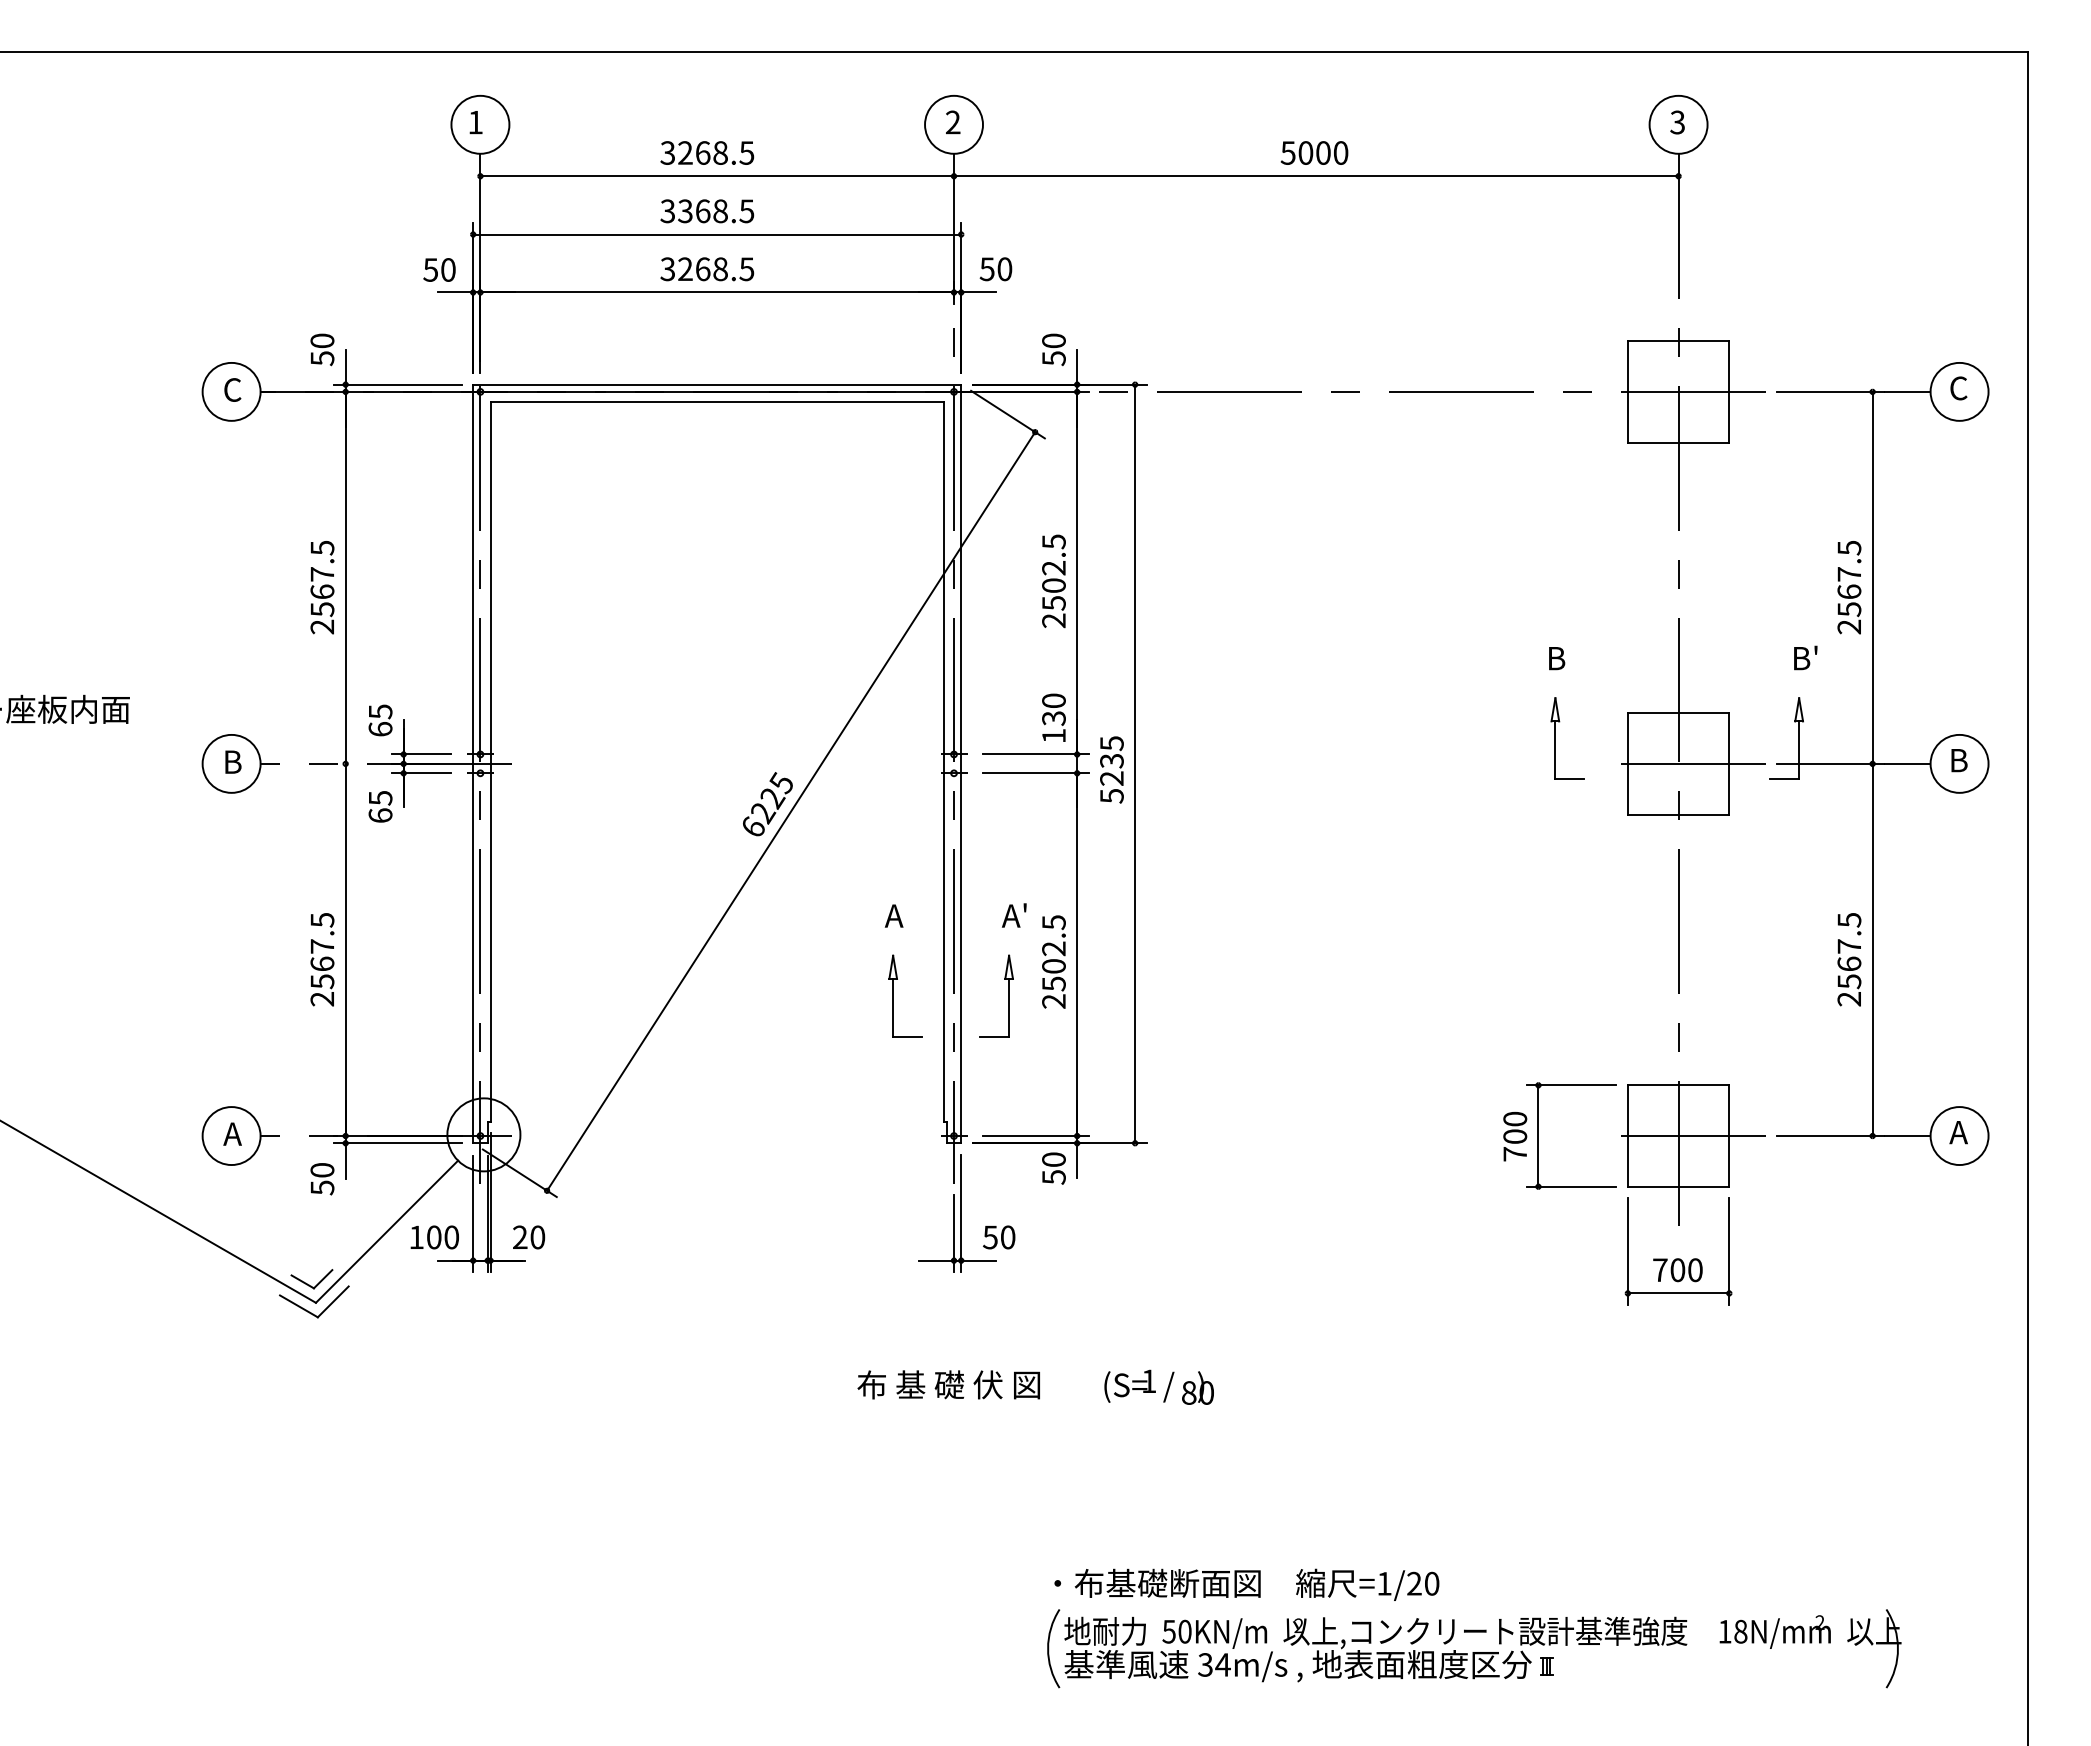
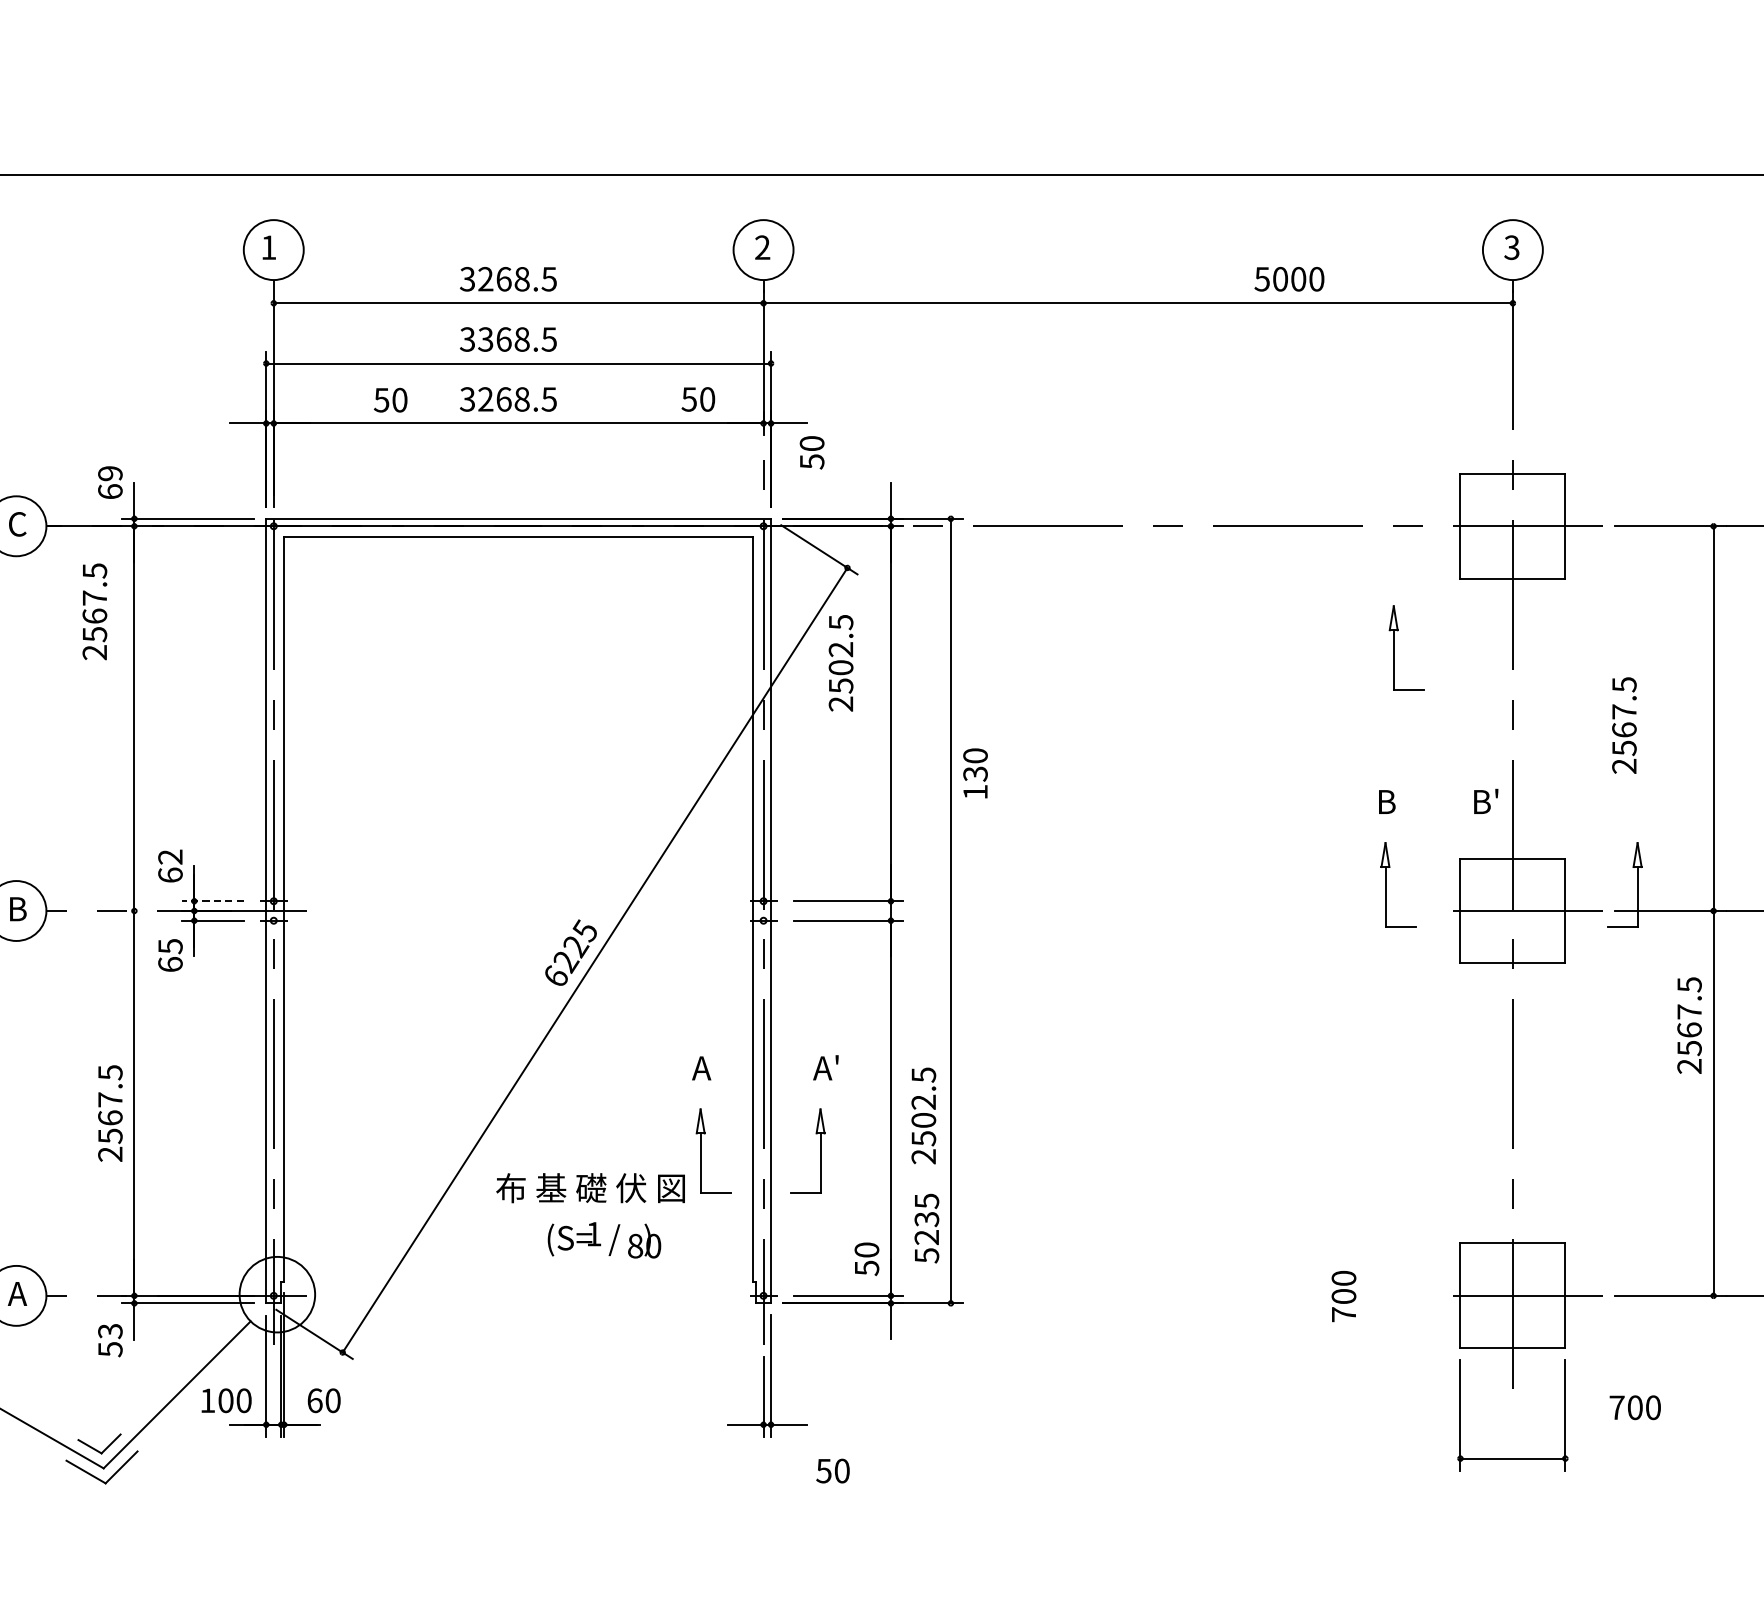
text: (1314, 152) -> (1289, 278), moved
text: (439, 269) -> (390, 399), moved
text: (995, 269) -> (697, 399), moved
text: (322, 349) -> (110, 482), 50 -> 69
text: (1053, 349) -> (811, 452), moved
part: (1563, 509) -> (1393, 647), added
text: (1053, 581) -> (840, 663), moved
text: (322, 587) -> (94, 611), moved
text: (1849, 587) -> (1624, 725), moved
text: (1805, 657) -> (1485, 800), moved
text: (380, 711) -> (170, 856), 65 -> 62
text: (1053, 717) -> (975, 773), moved
line: (421, 754) -> (212, 901), solid -> dashed
text: (1111, 769) -> (926, 1228), moved
text: (1849, 959) -> (1689, 1025), moved
text: (1053, 961) -> (923, 1115), moved
part: (1538, 1135) -> (1368, 1295), removed
text: (1053, 1168) -> (866, 1259), moved
text: (322, 1170) -> (110, 1331), 50 -> 53
text: (520, 1237) -> (315, 1400), 20 -> 60
text: (999, 1237) -> (833, 1471), moved
text: (1677, 1270) -> (1634, 1408), moved
text: (948, 1384) -> (590, 1187), moved
text: (1158, 1386) -> (603, 1239), moved

